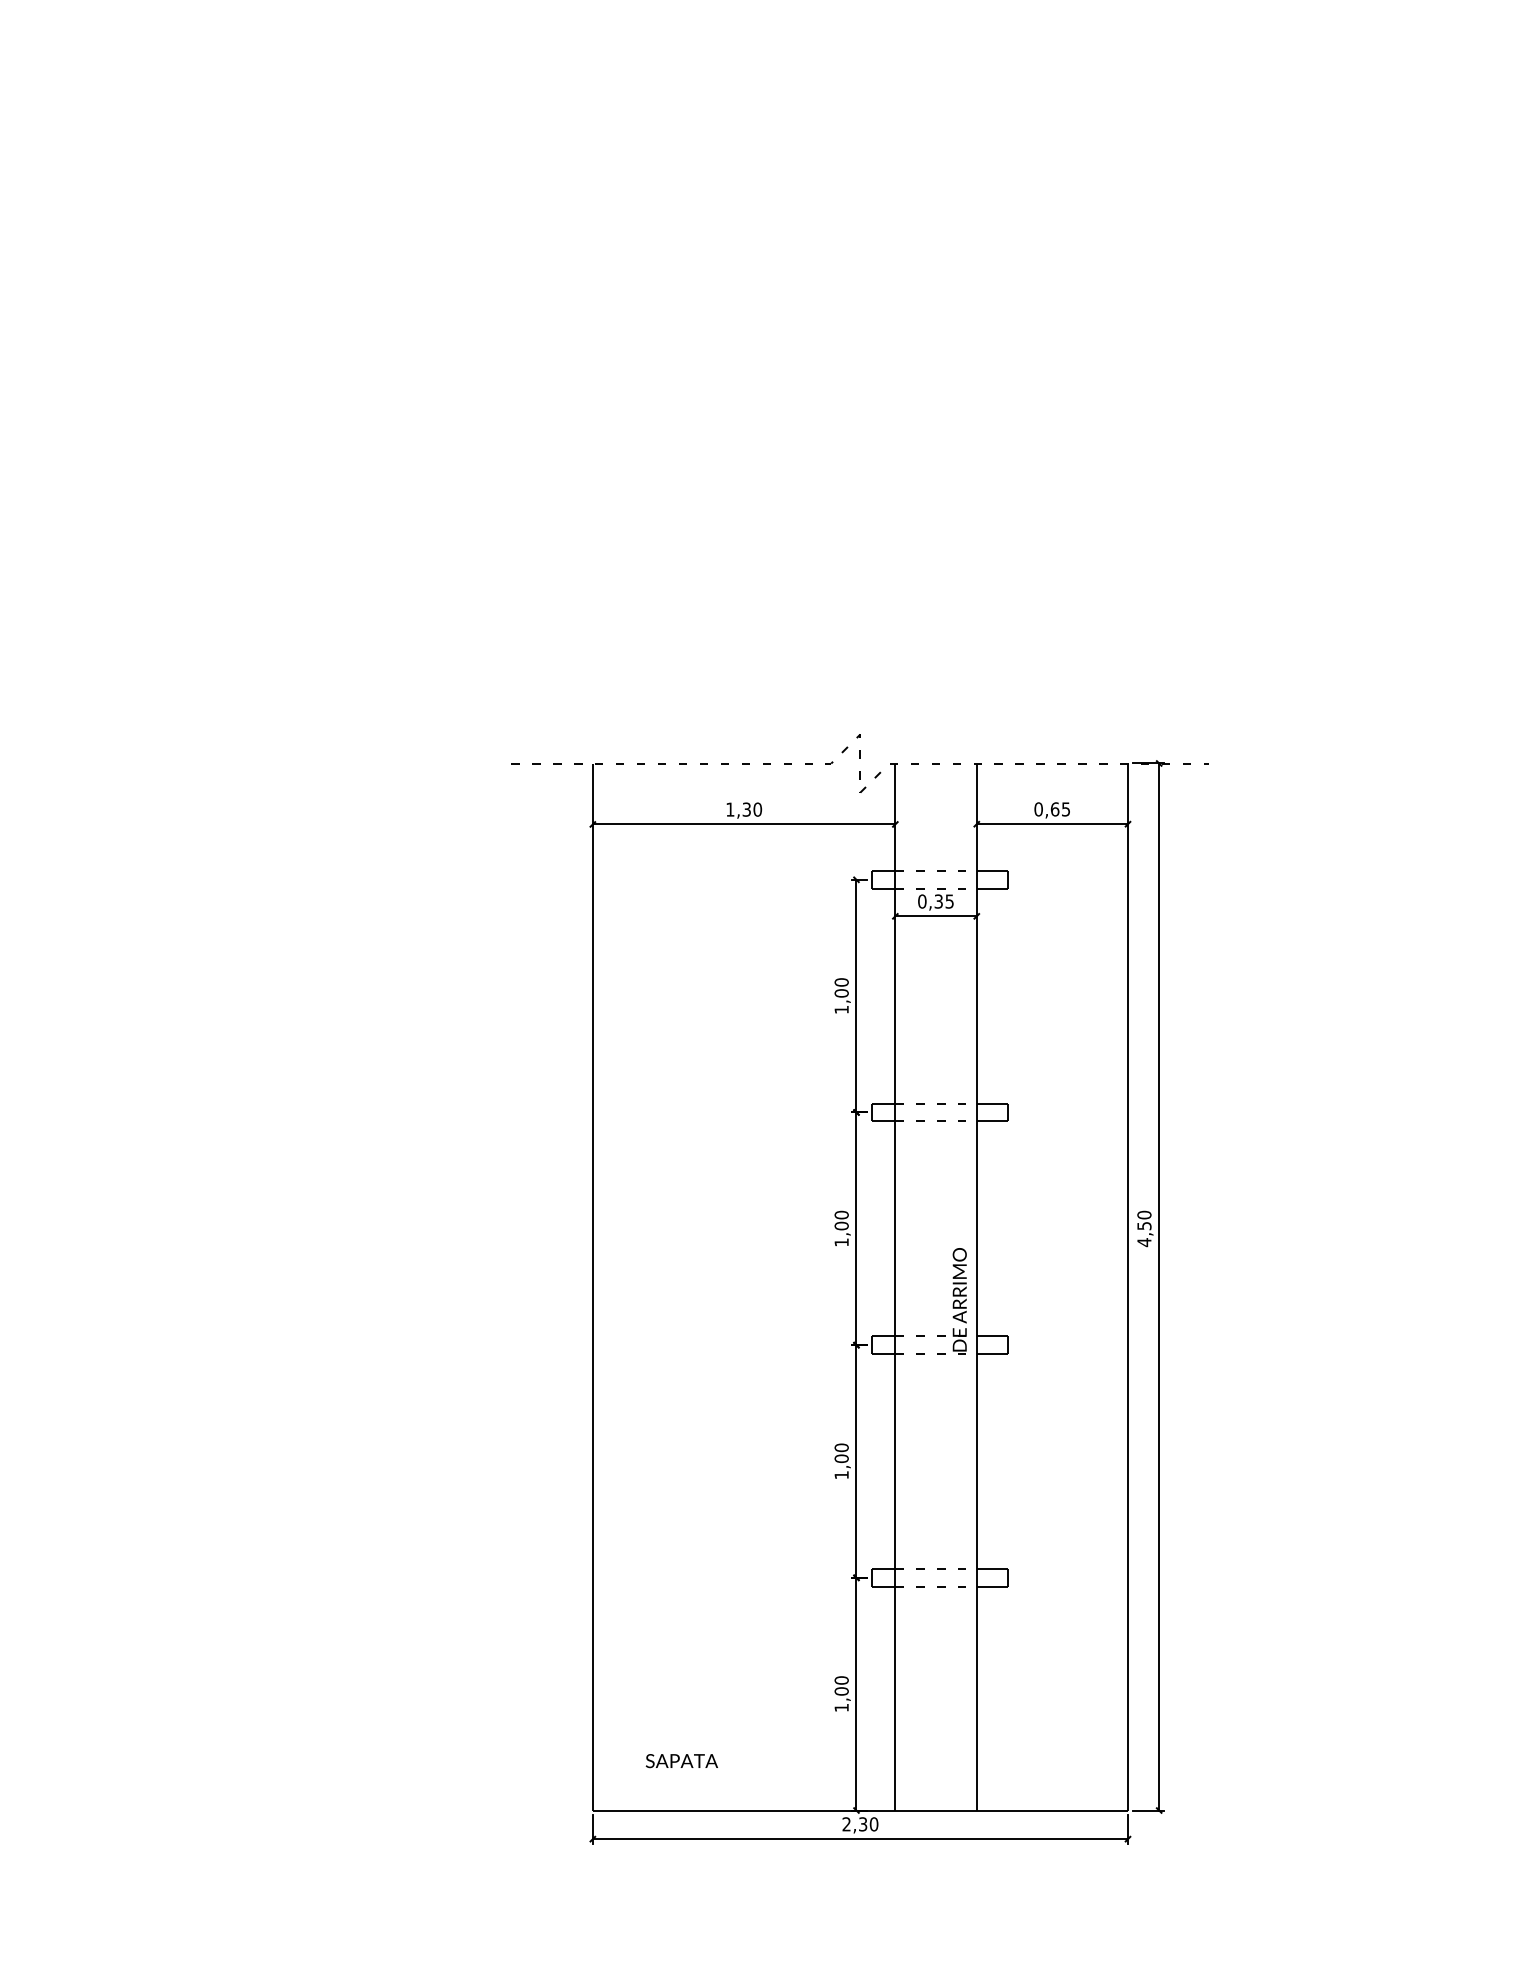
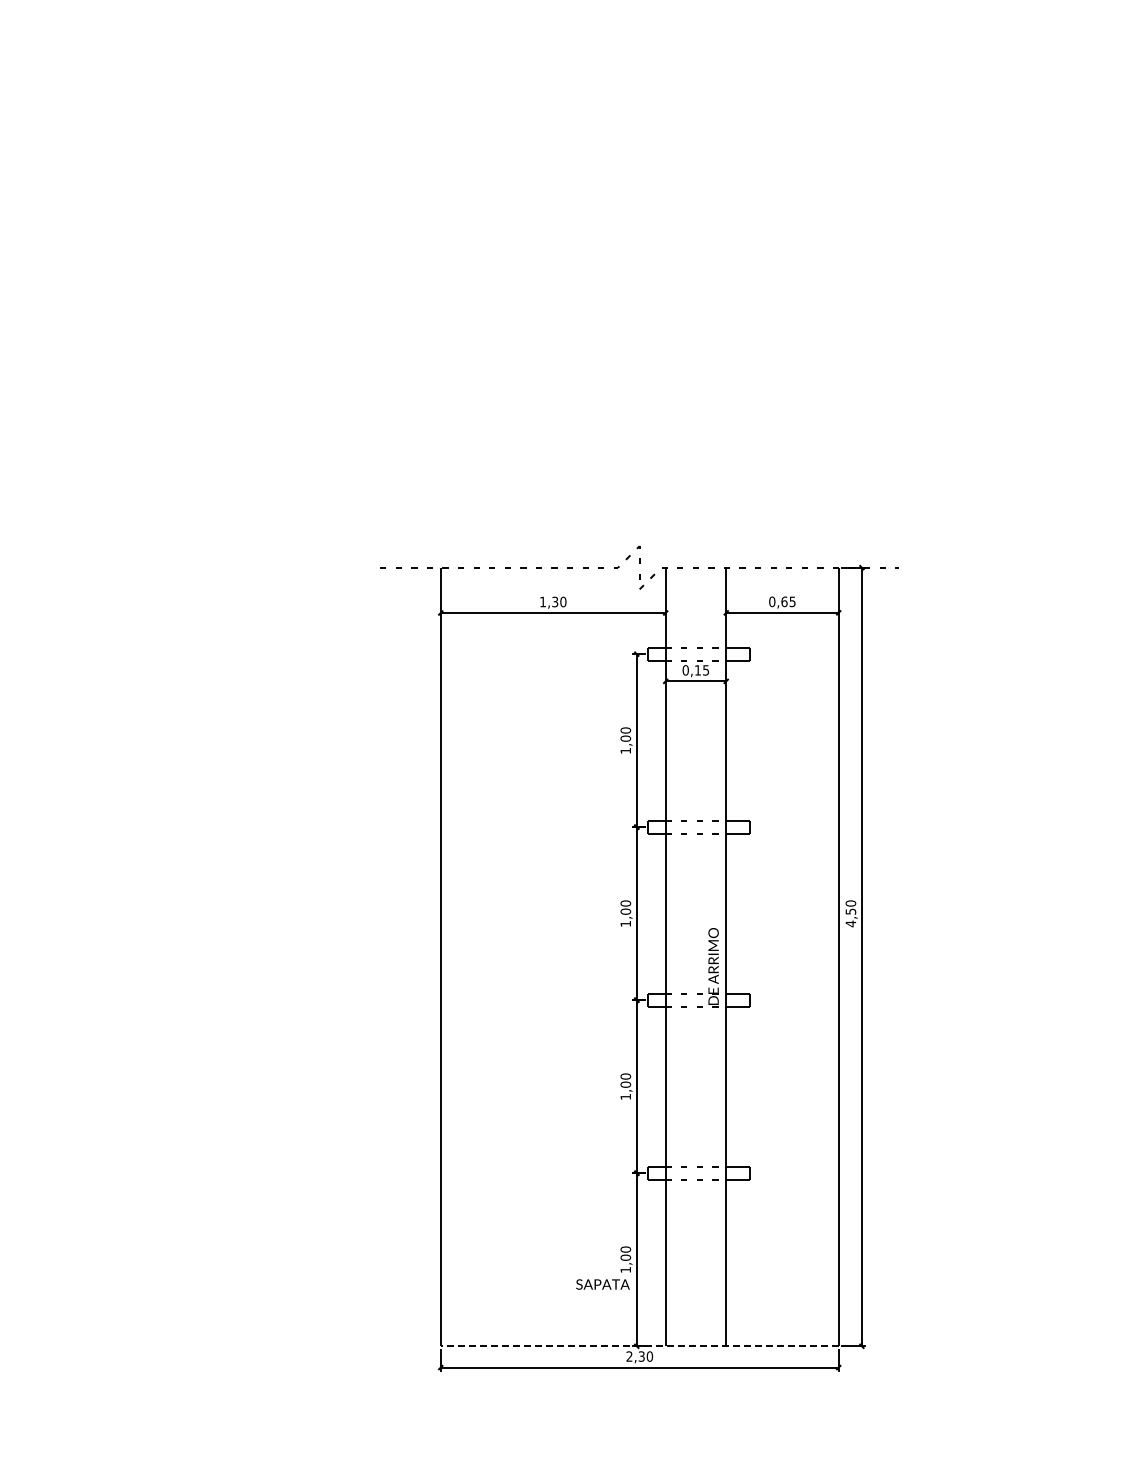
text: (938, 901) -> (697, 670), 0,35 -> 0,15
text: (681, 1761) -> (602, 1284), moved
line: (860, 1810) -> (639, 1346), solid -> dashed

